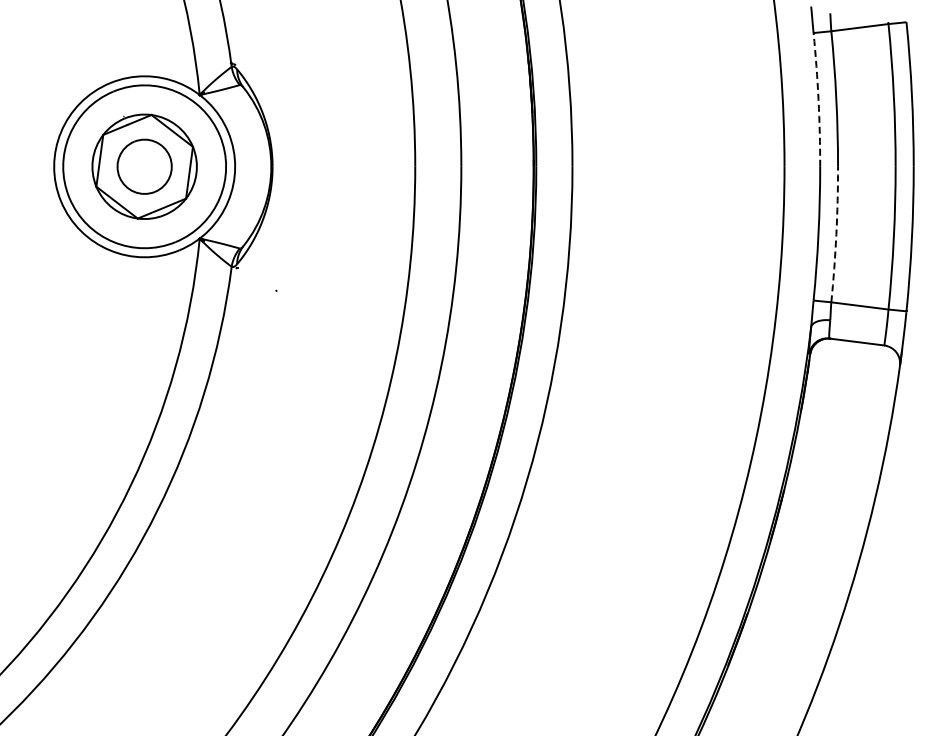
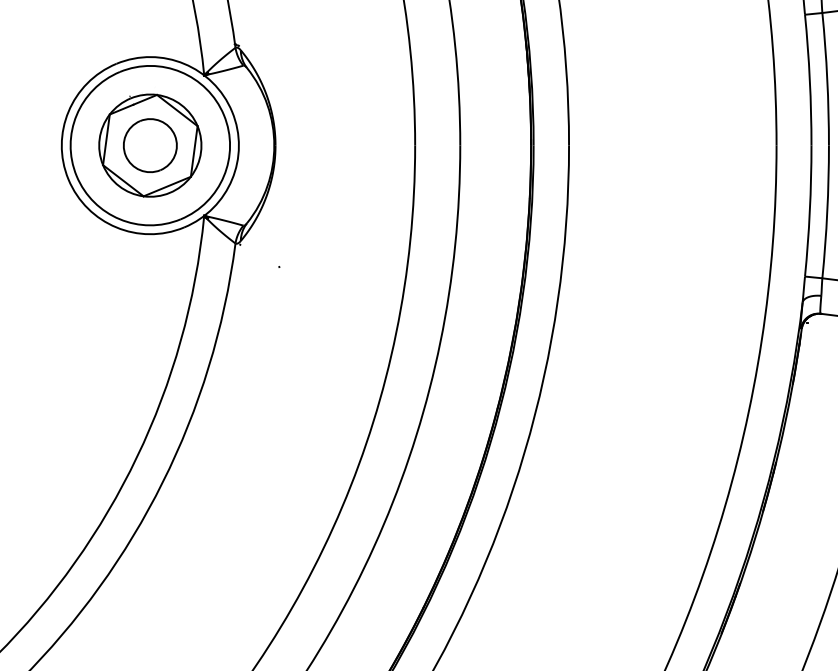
arc: (818, 99) -> (809, 79), dashed -> solid
arc: (836, 234) -> (827, 211), dashed -> solid

